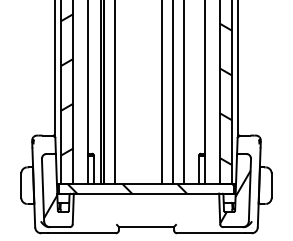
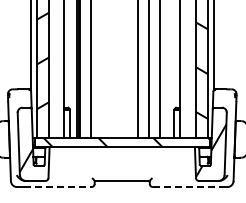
line: (81, 233) -> (57, 187), solid -> dashed
line: (211, 233) -> (187, 187), solid -> dashed

